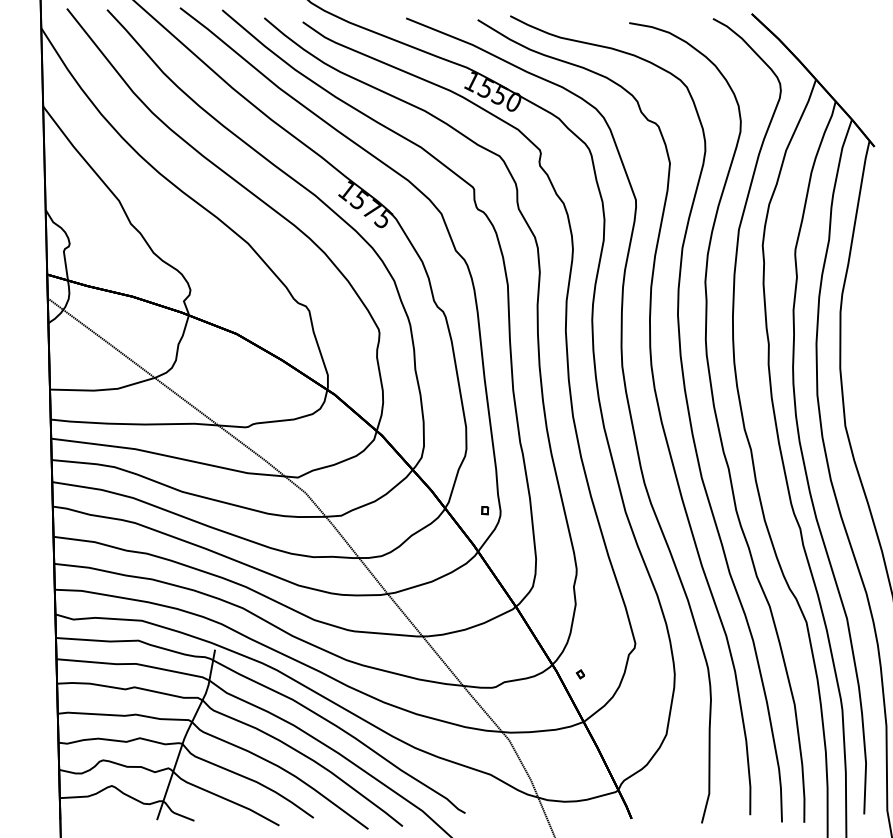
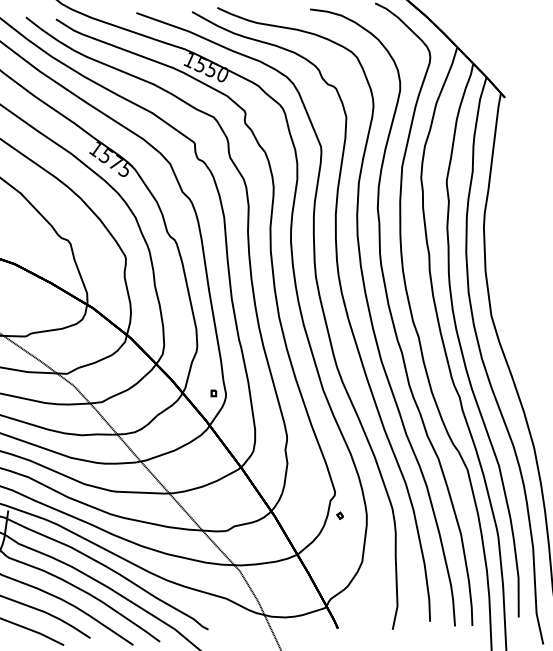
part: (579, 674) -> (339, 515), moved

